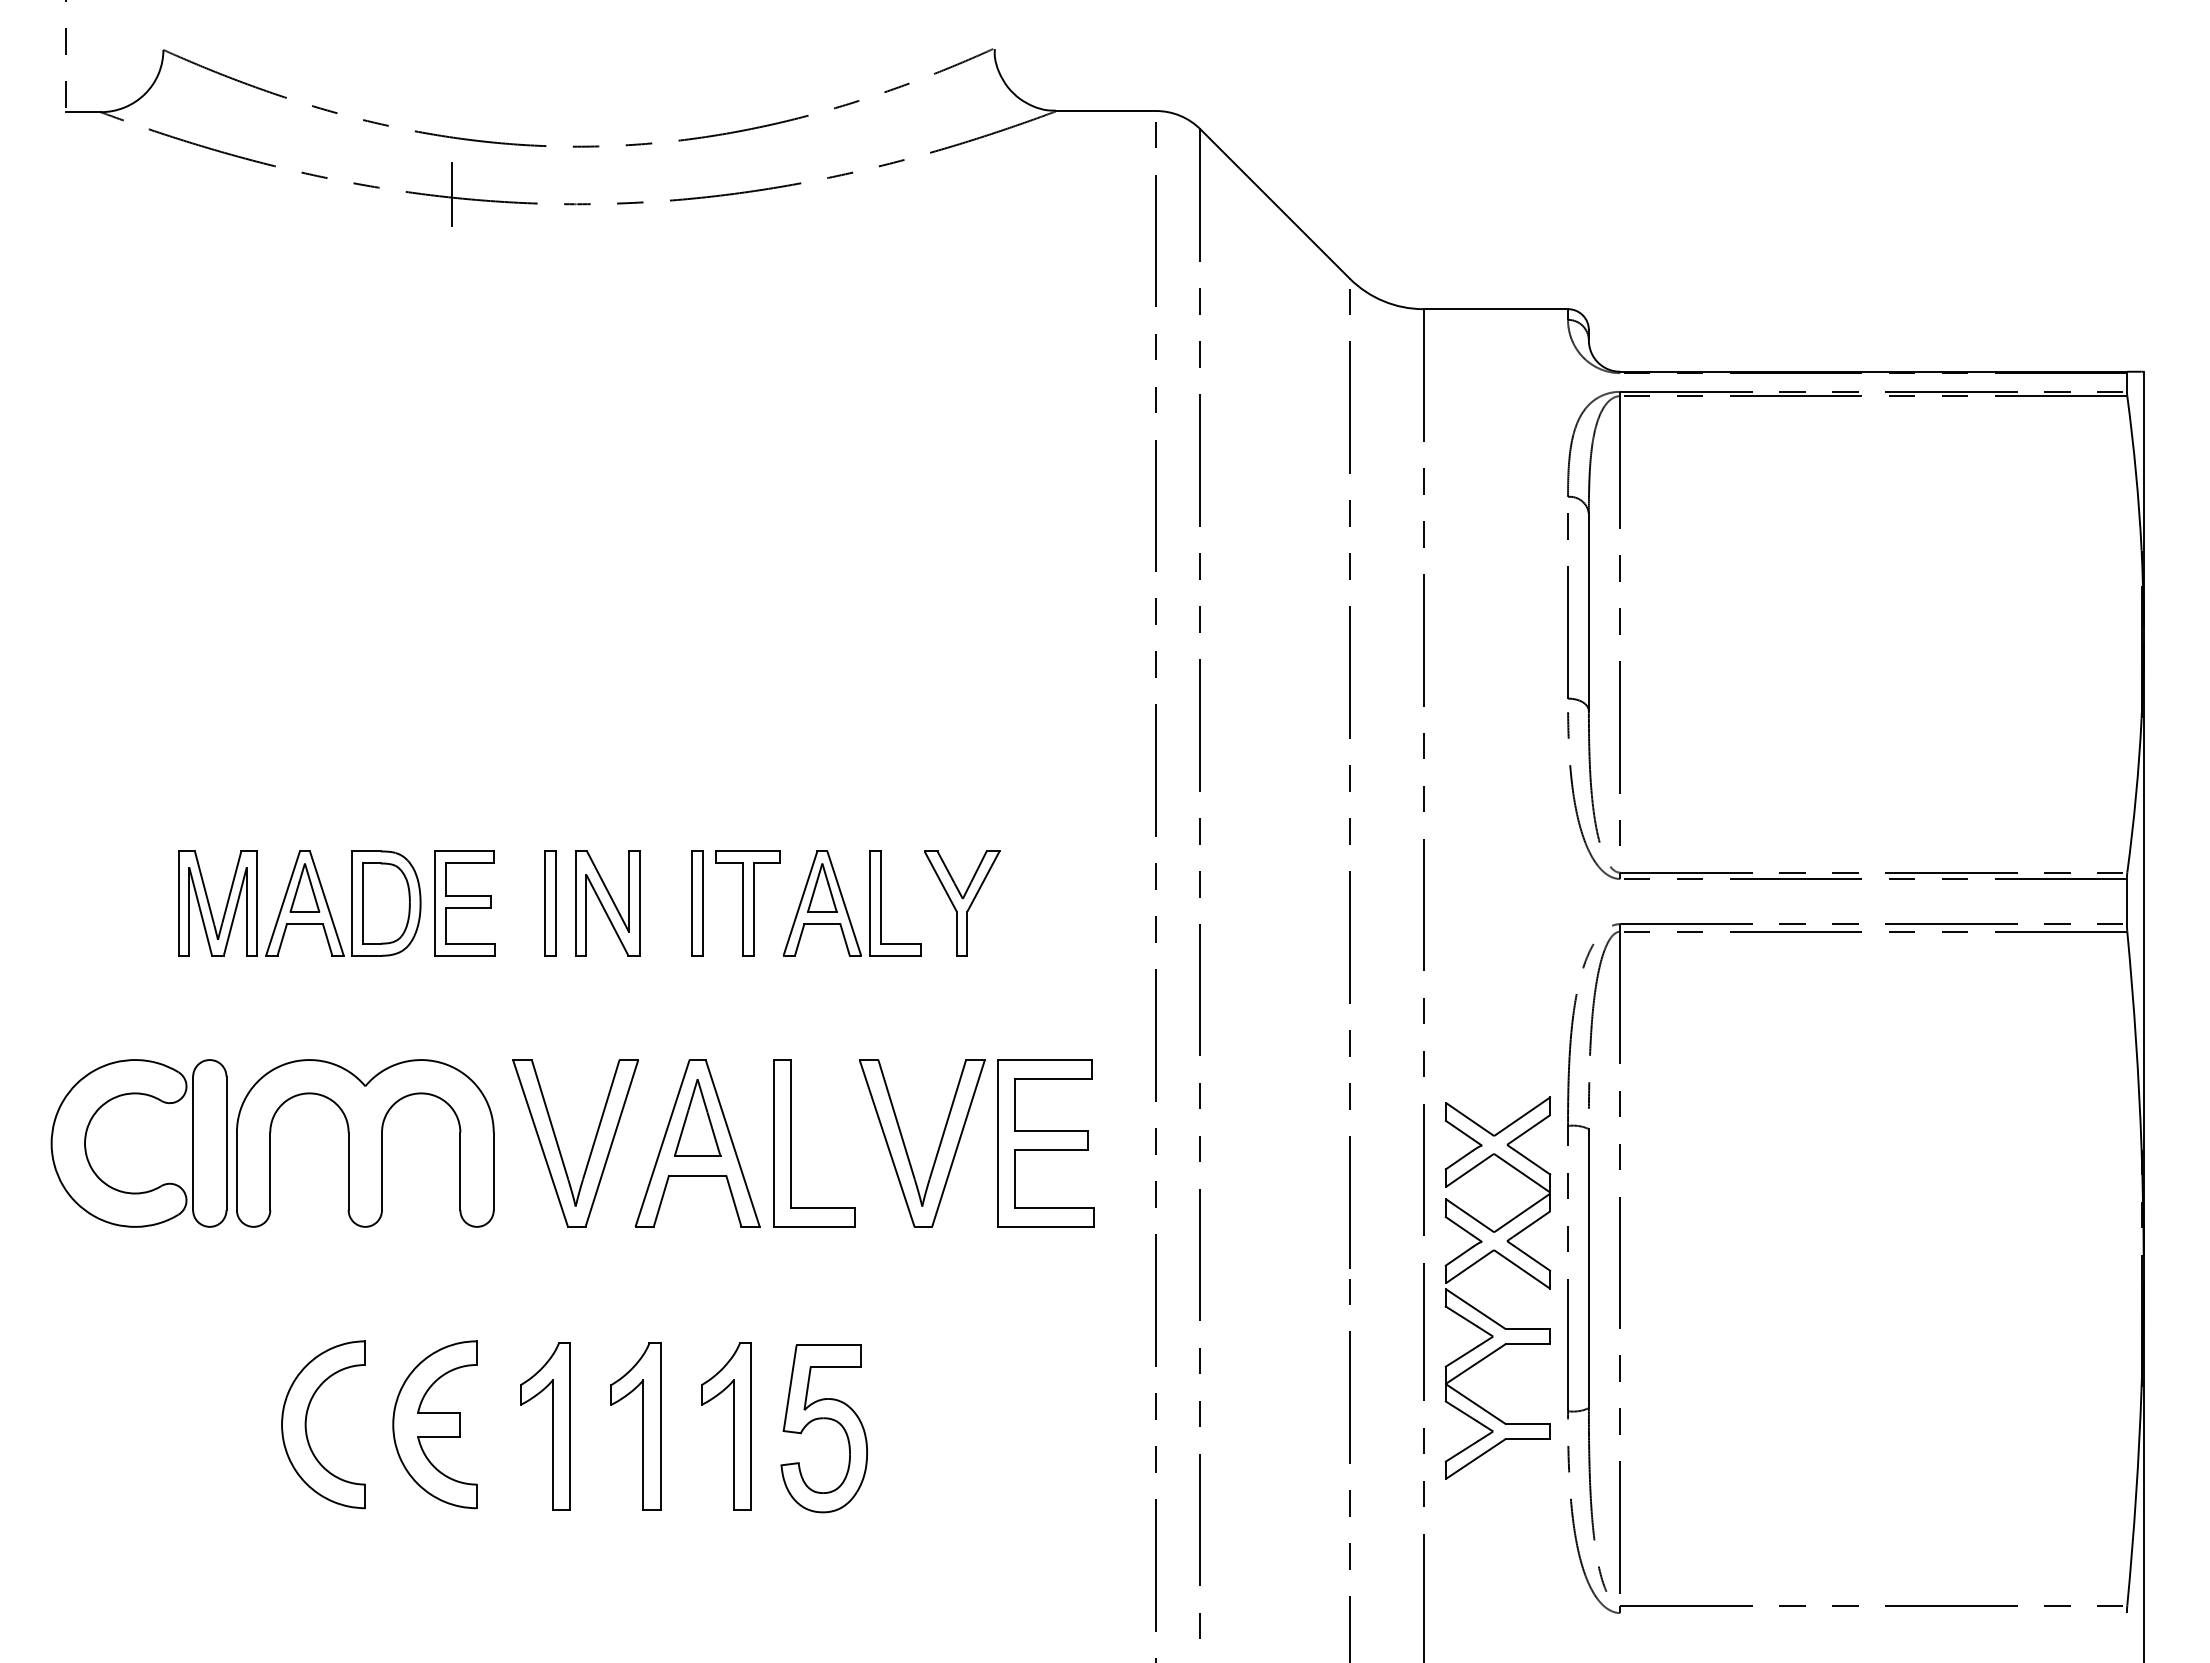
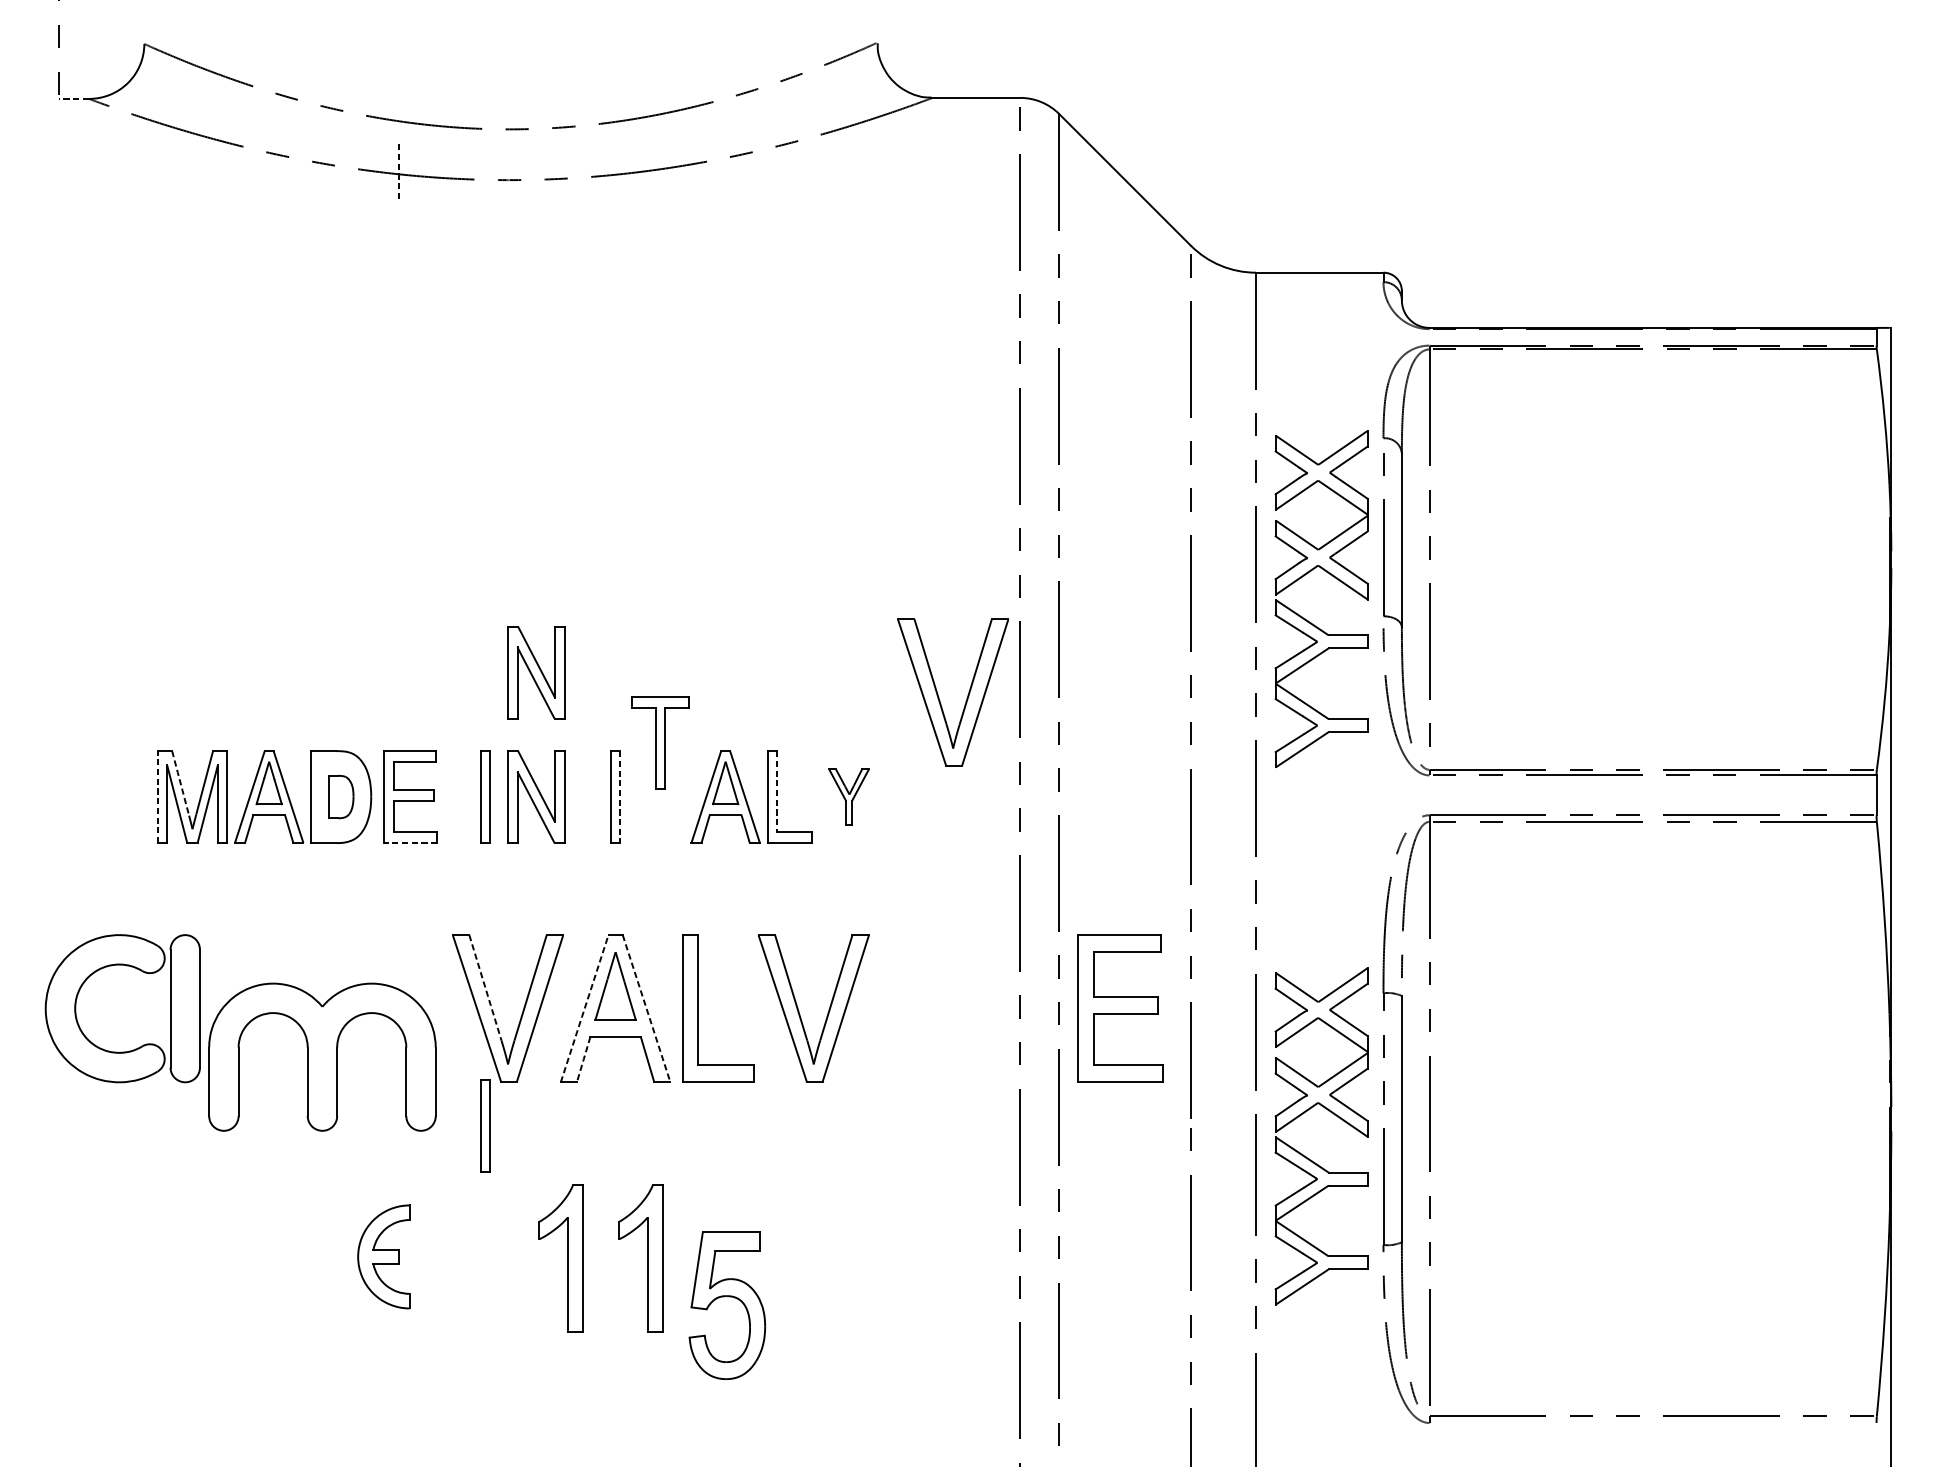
line: (83, 112) -> (73, 99), solid -> dashed
line: (452, 193) -> (399, 170), solid -> dashed
part: (1511, 654) -> (1333, 577), added
part: (607, 762) -> (536, 672), added
part: (1095, 791) -> (966, 698), added
line: (204, 887) -> (180, 782), solid -> dashed
line: (880, 898) -> (776, 792), solid -> dashed
line: (178, 903) -> (157, 797), solid -> dashed
part: (386, 903) -> (341, 797), size x0.6
part: (747, 903) -> (659, 743), moved
part: (962, 903) -> (849, 797), size x0.6
line: (702, 904) -> (619, 797), solid -> dashed
line: (464, 955) -> (409, 842), solid -> dashed
line: (550, 1119) -> (485, 987), solid -> dashed
line: (662, 1142) -> (584, 1007), solid -> dashed
part: (365, 1143) -> (322, 1057), moved
line: (732, 1143) -> (646, 1008), solid -> dashed
part: (1045, 1143) -> (1120, 1008), moved
line: (661, 1201) -> (583, 1059), solid -> dashed
part: (550, 1276) -> (485, 1126), added
part: (823, 1419) -> (726, 1297), moved
part: (306, 1424) -> (270, 1256), removed
part: (434, 1424) -> (383, 1256), size x0.7
part: (552, 1426) -> (487, 1258), removed

